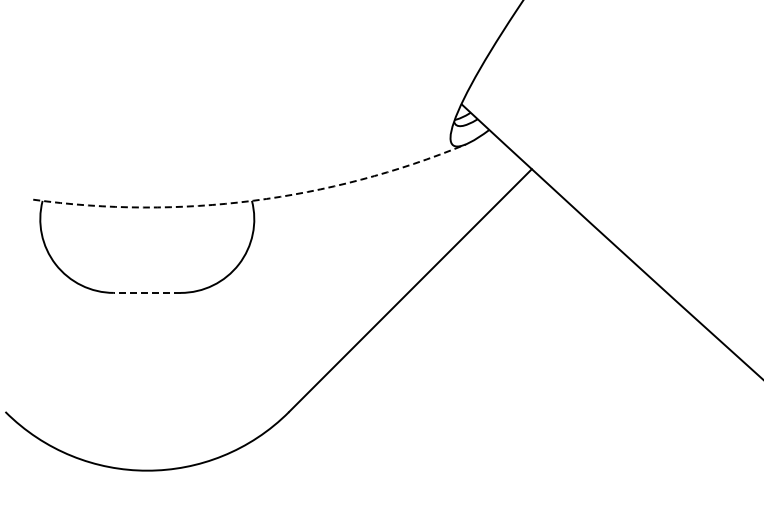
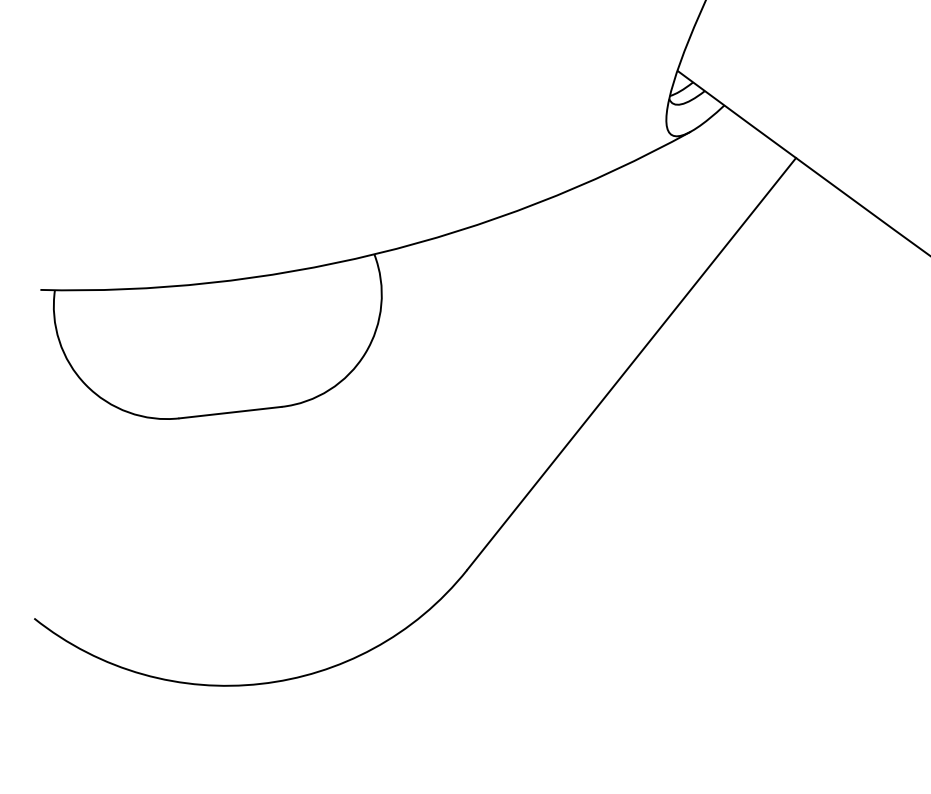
arc: (253, 200) -> (376, 253), dashed -> solid
line: (146, 292) -> (229, 412), dashed -> solid

